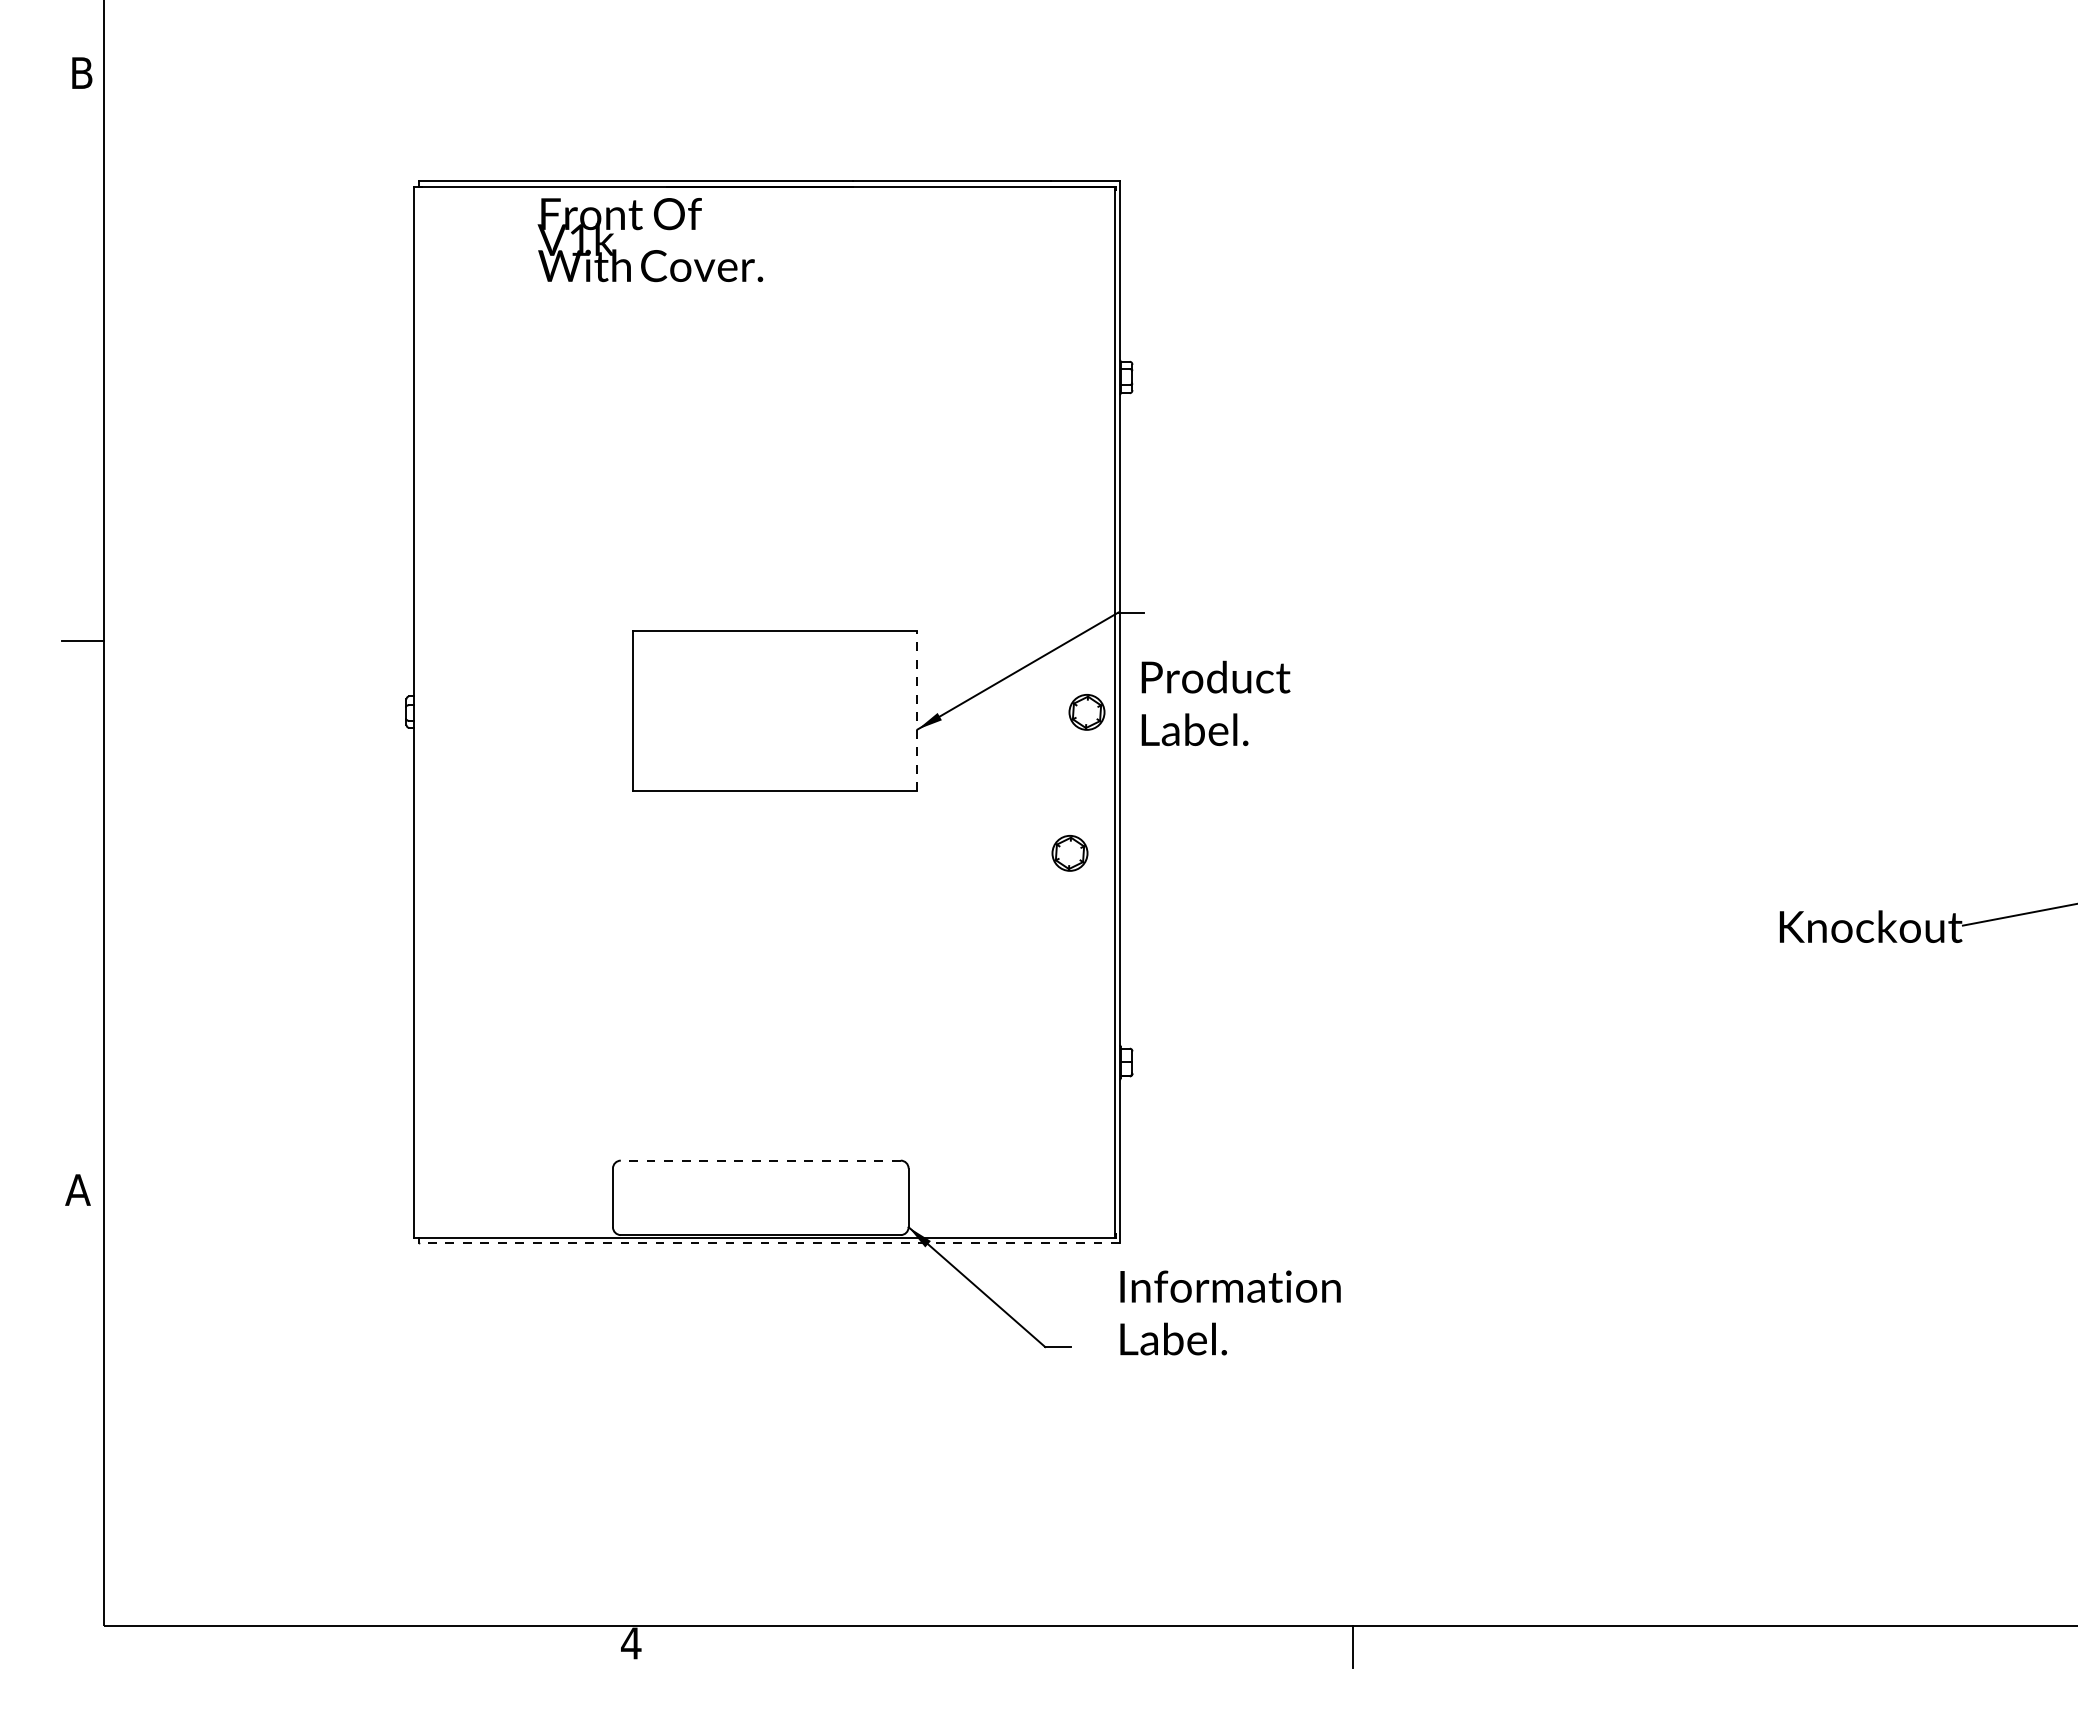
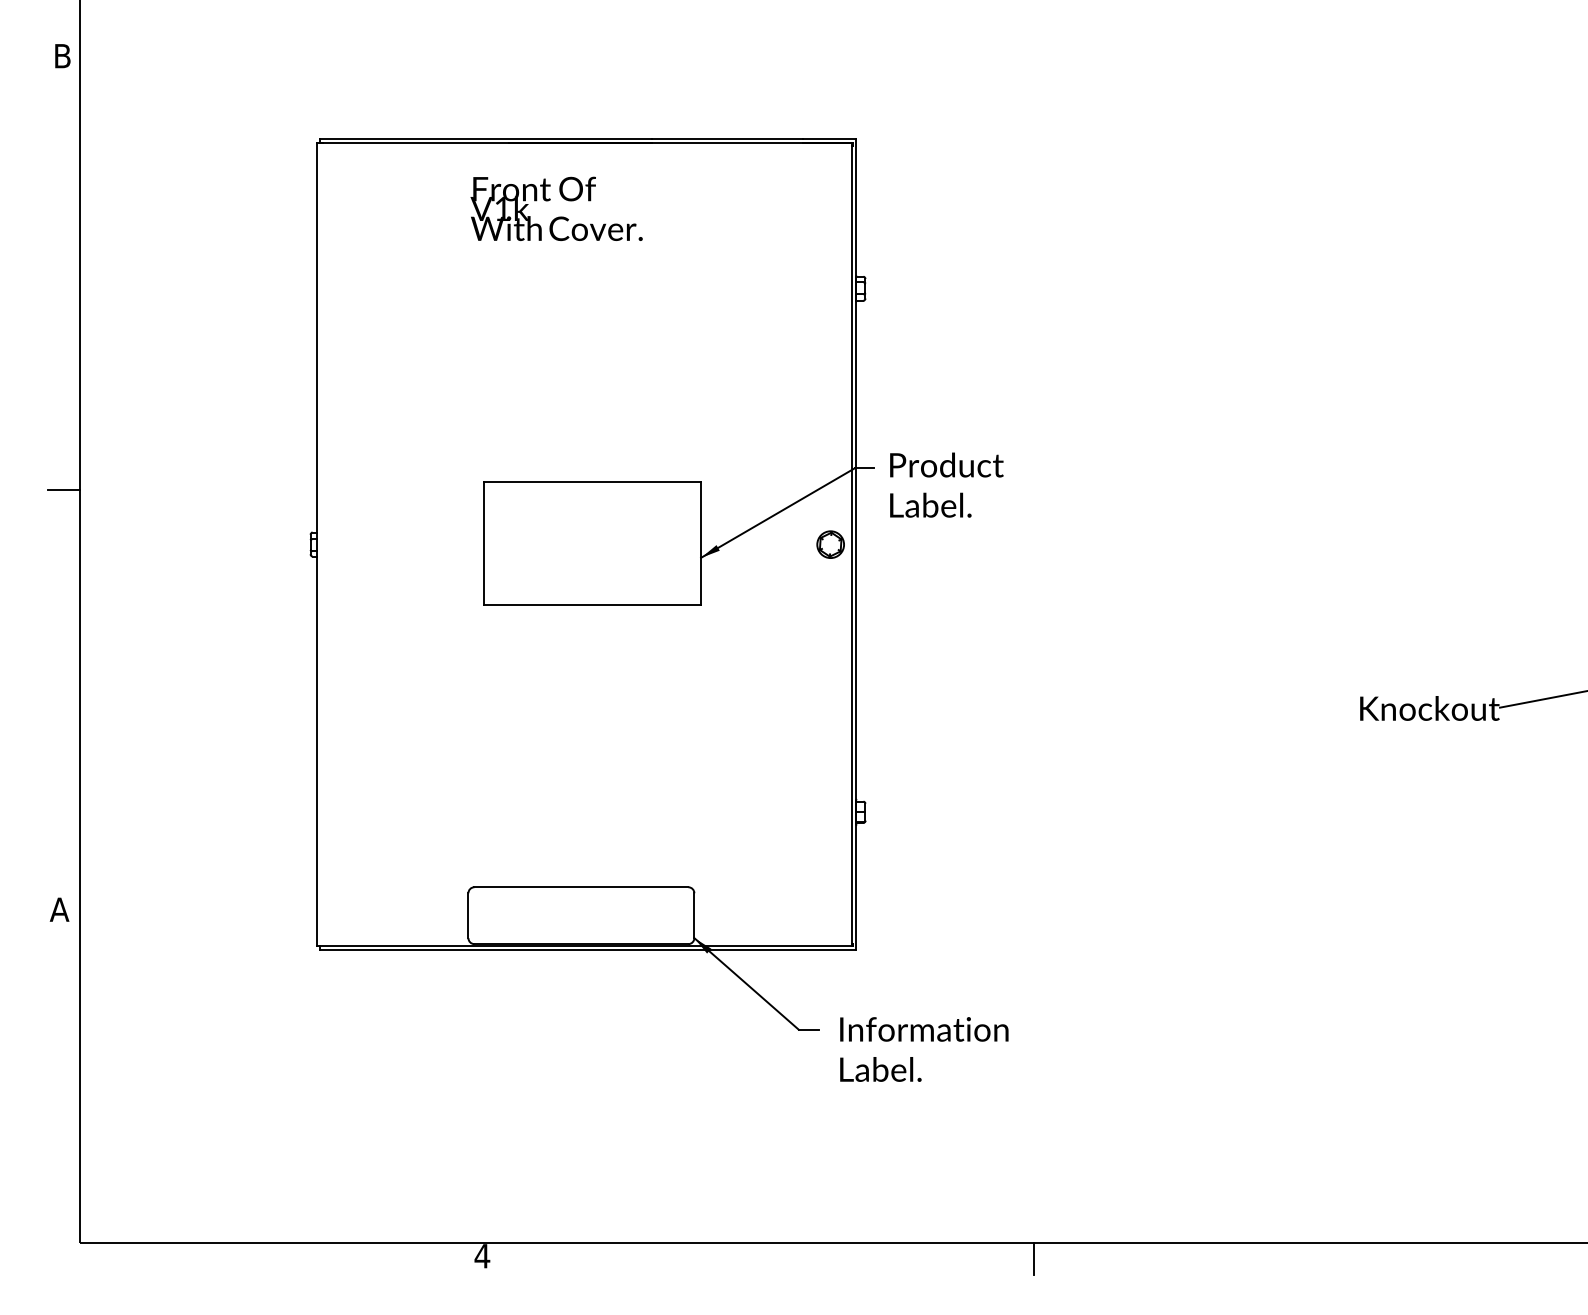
text: (650, 240) -> (556, 209), moved
text: (1215, 703) -> (946, 485), moved
line: (917, 710) -> (701, 543), dashed -> solid
part: (1069, 853) -> (817, 652), removed
line: (760, 1160) -> (581, 887), dashed -> solid
line: (768, 1242) -> (587, 949), dashed -> solid
text: (1230, 1312) -> (924, 1049), moved

